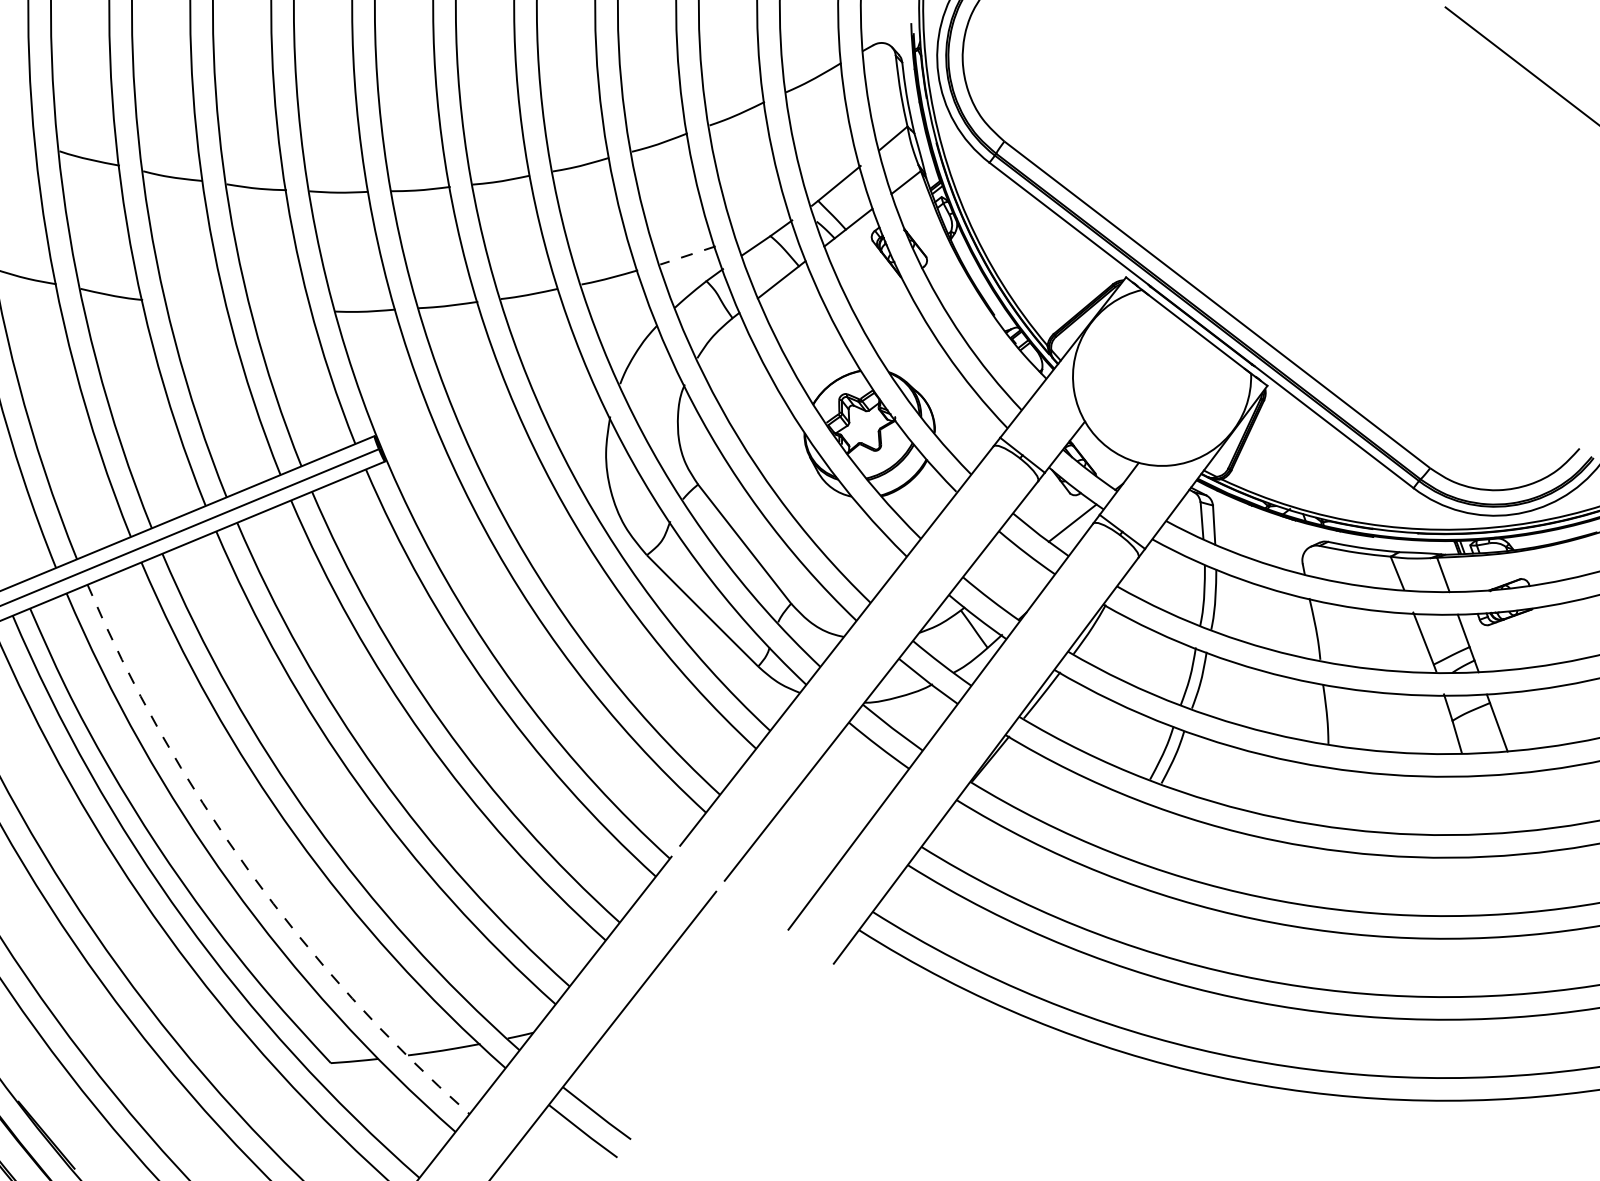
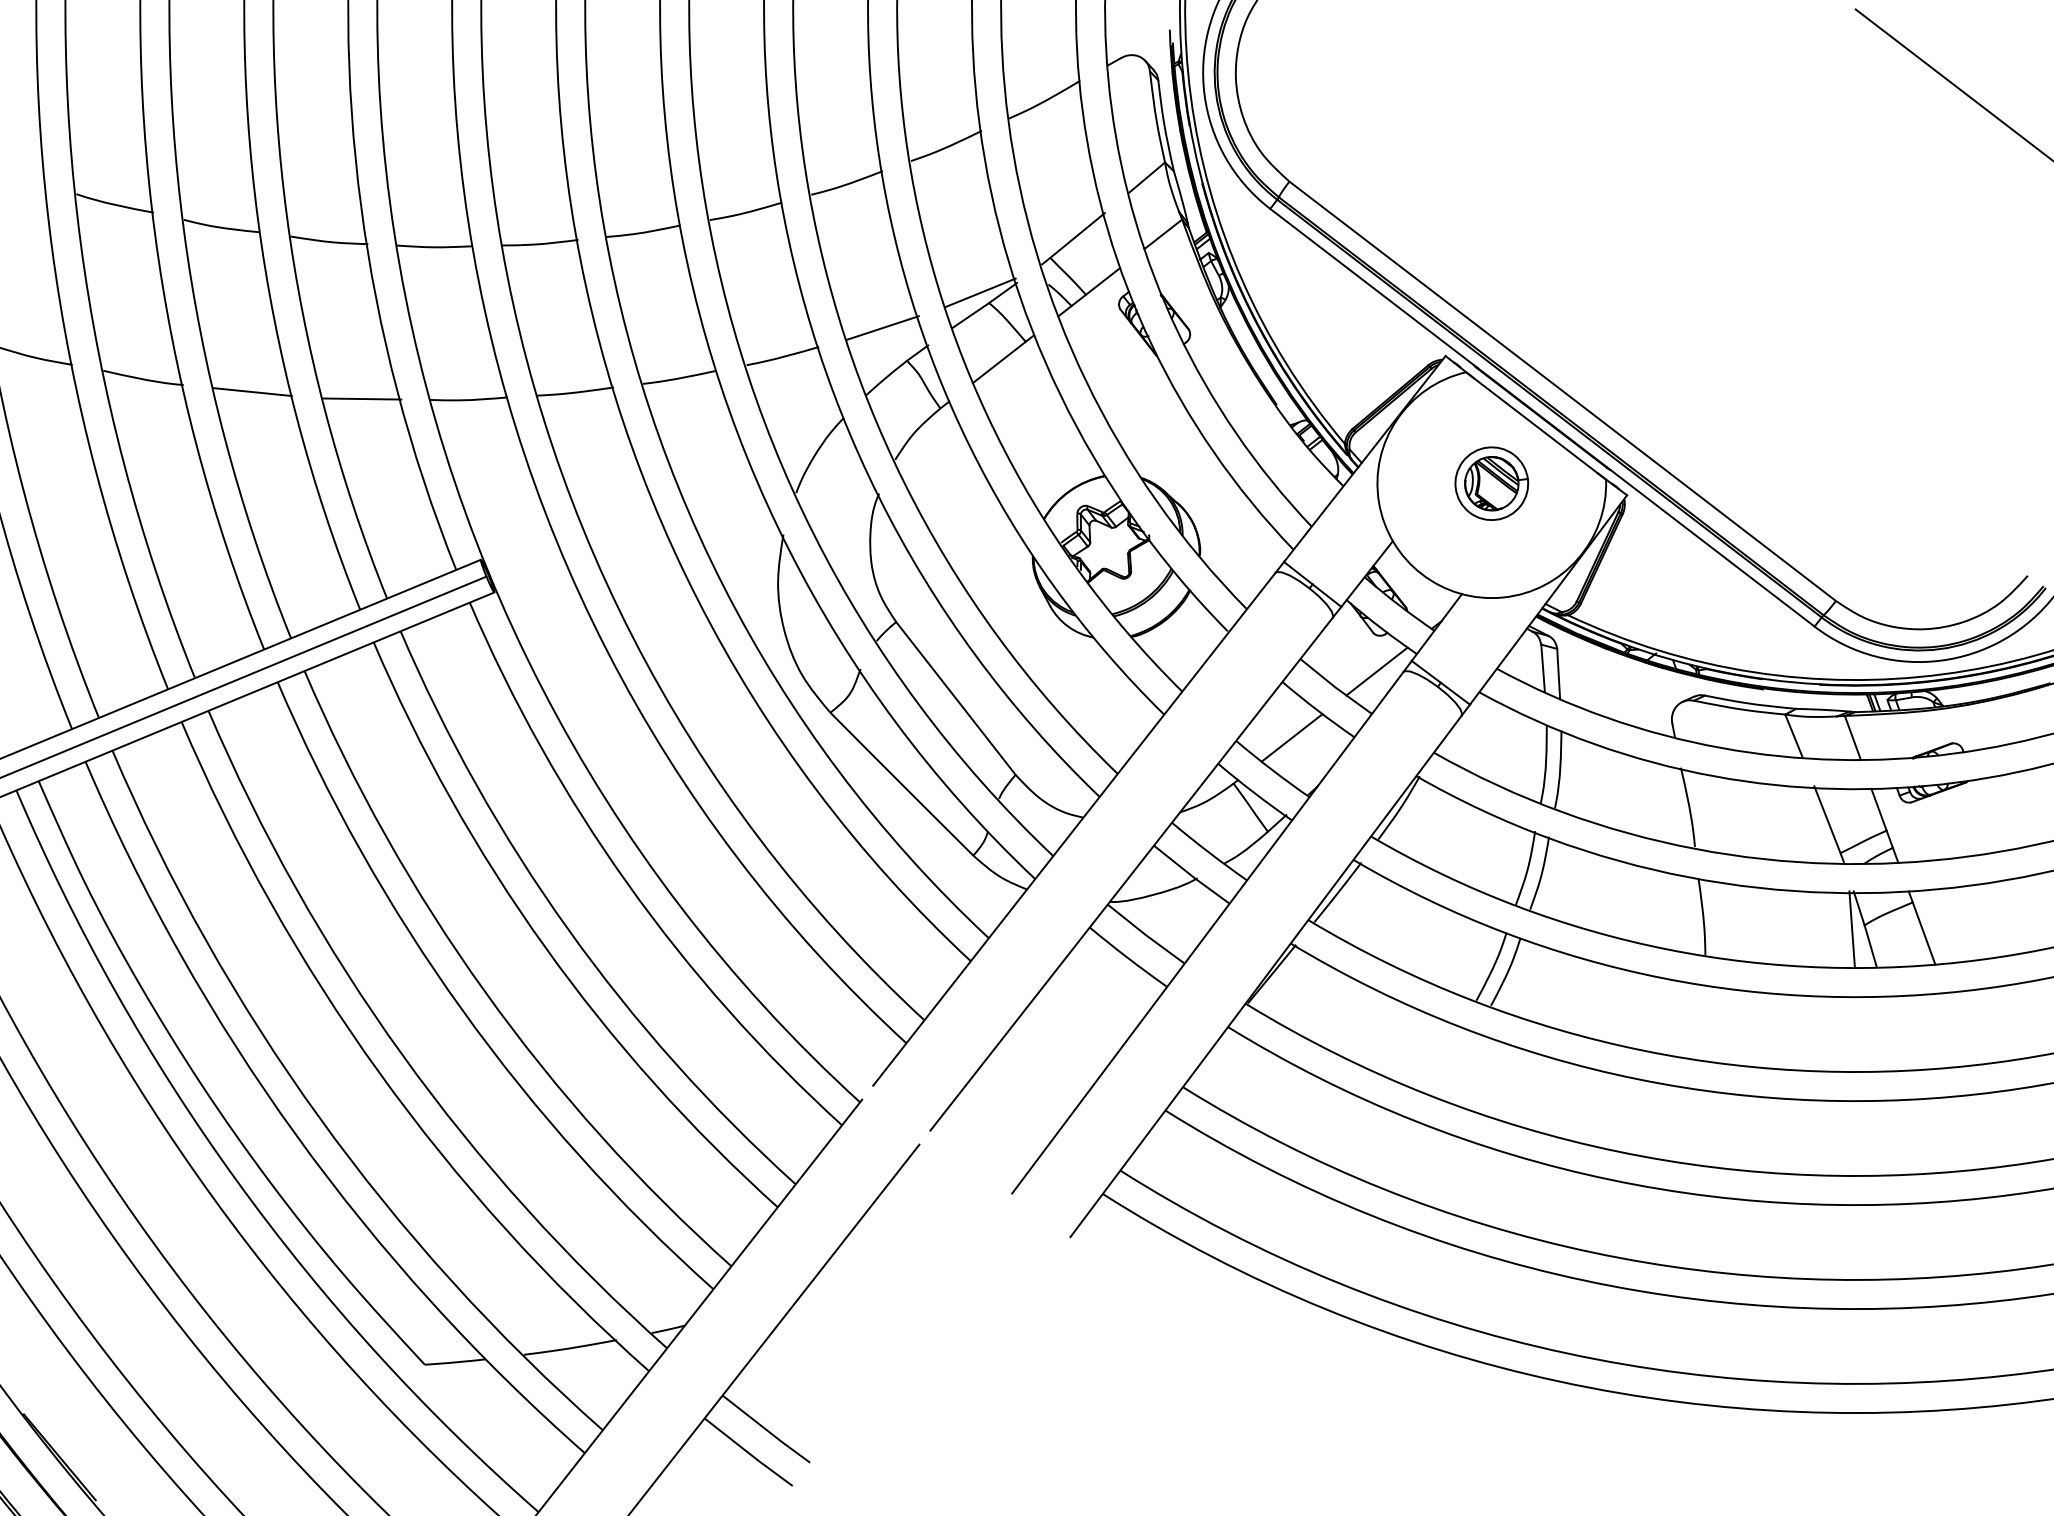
line: (763, 227) -> (980, 292), added
line: (687, 255) -> (882, 328), dashed -> solid
line: (196, 305) -> (252, 392), added
line: (281, 310) -> (361, 398), added
part: (1161, 376) -> (1491, 483), added
line: (1006, 574) -> (1291, 737), added
line: (1442, 724) -> (1851, 929), added
arc: (248, 870) -> (319, 1117), dashed -> solid

